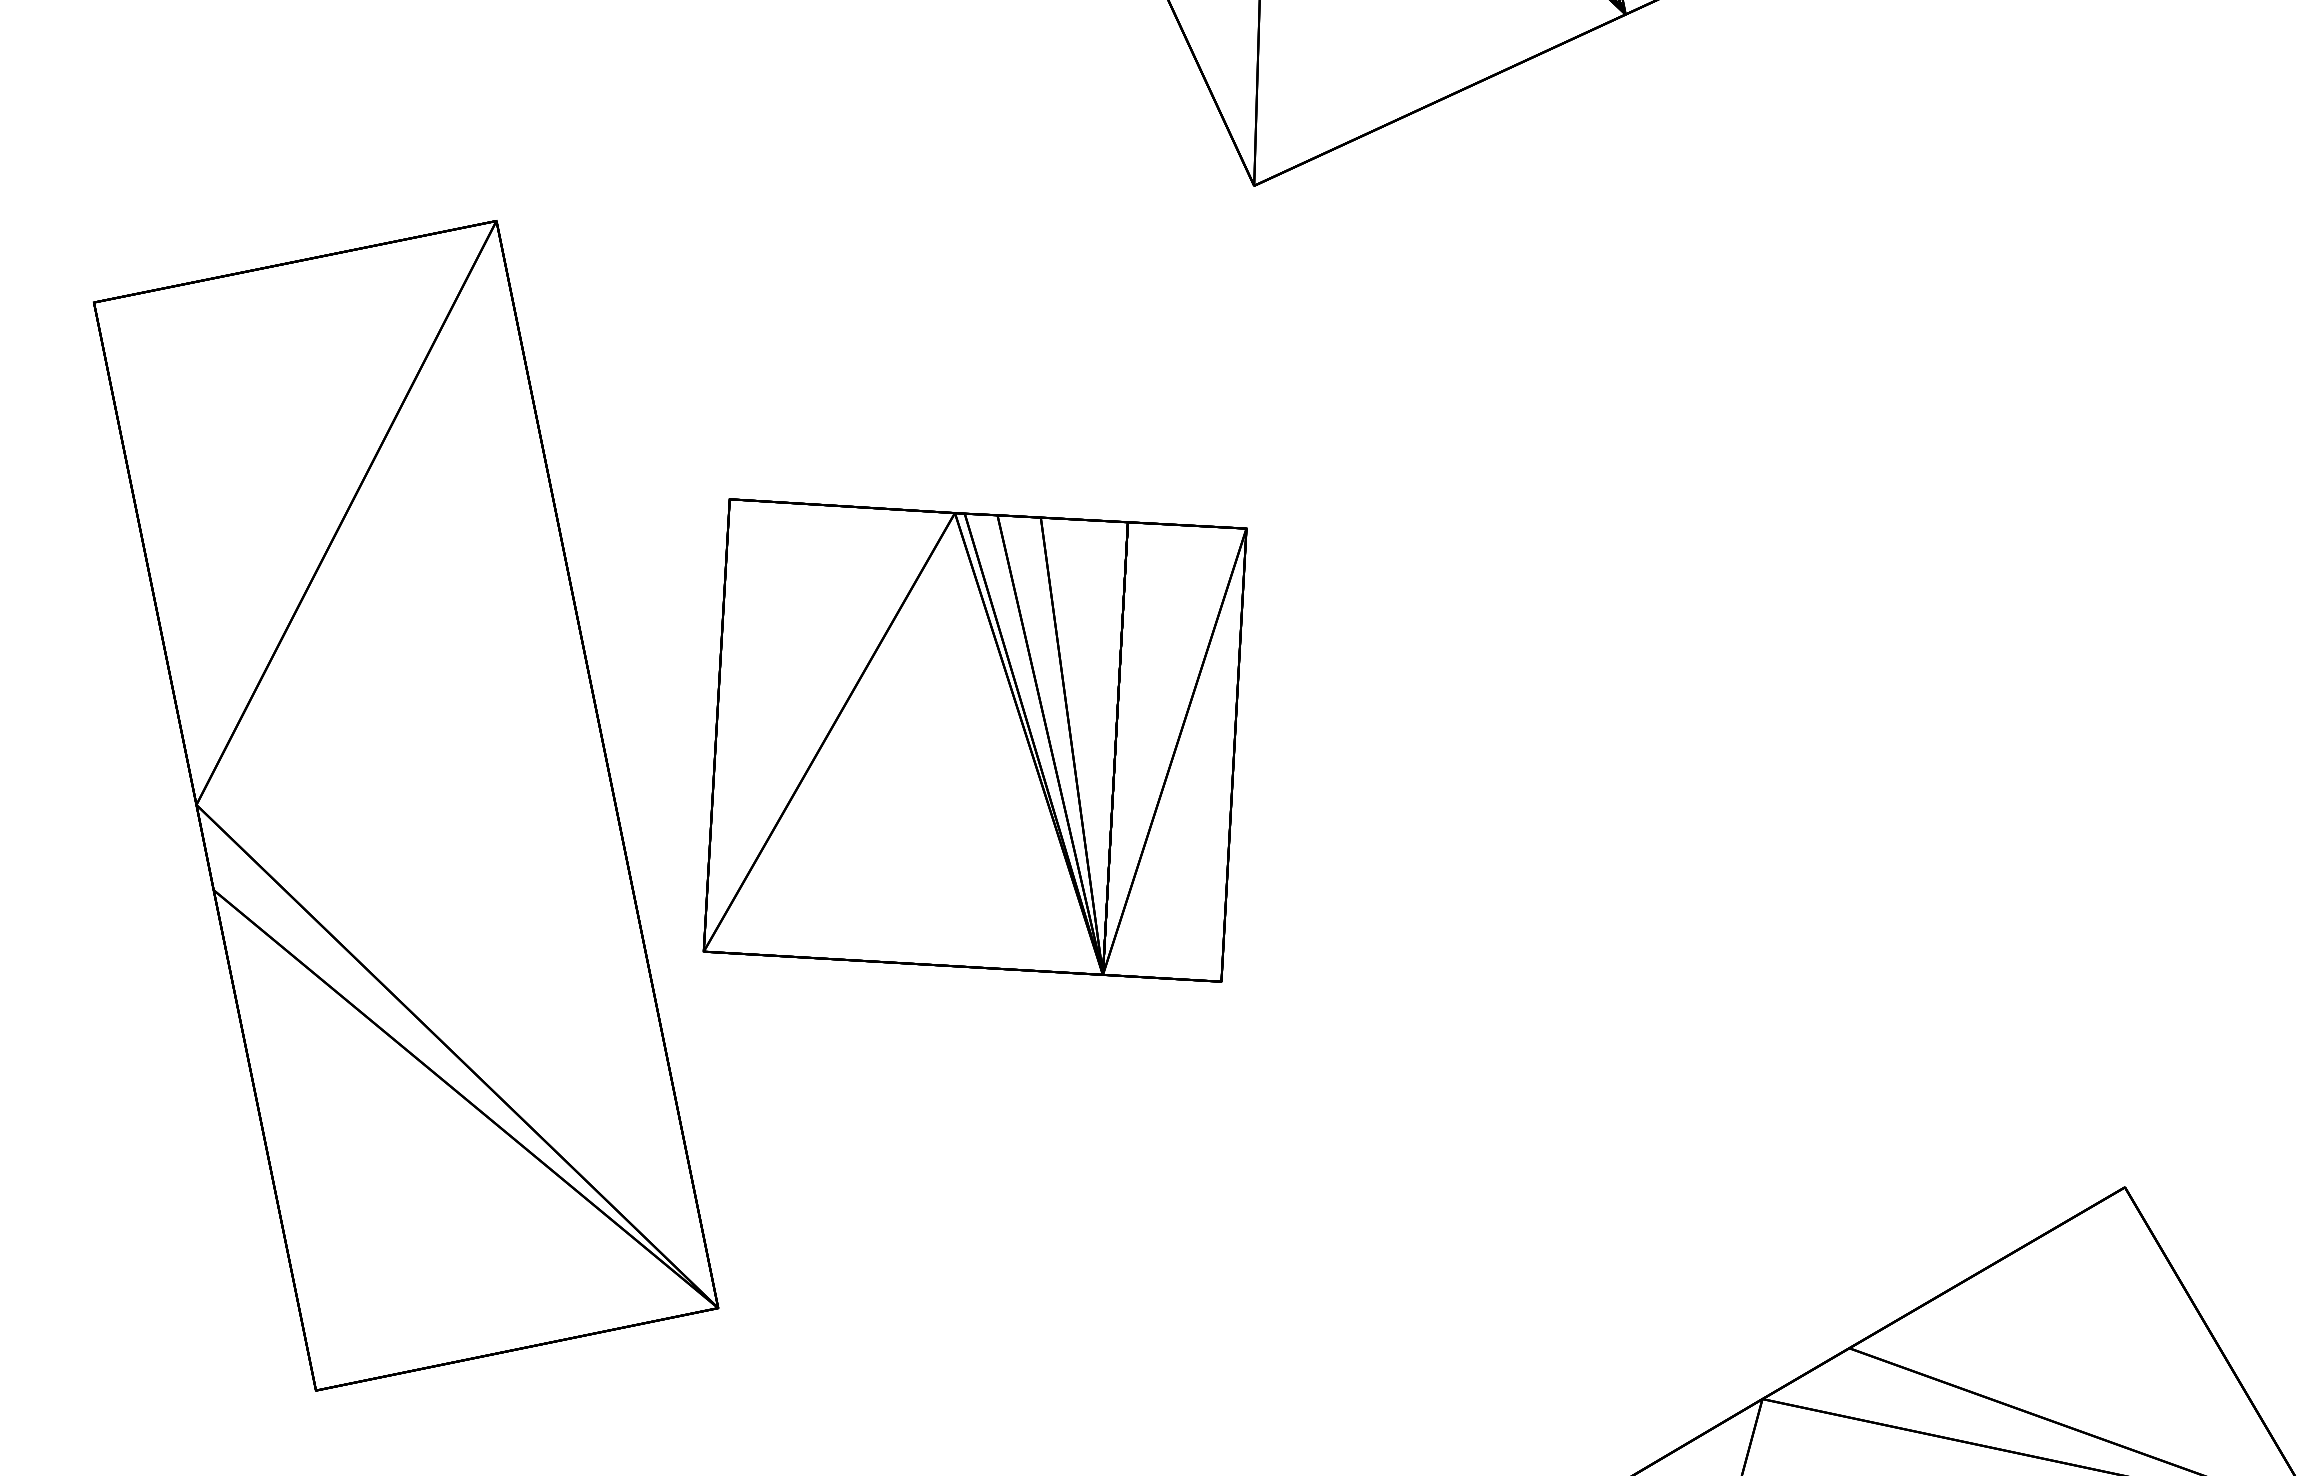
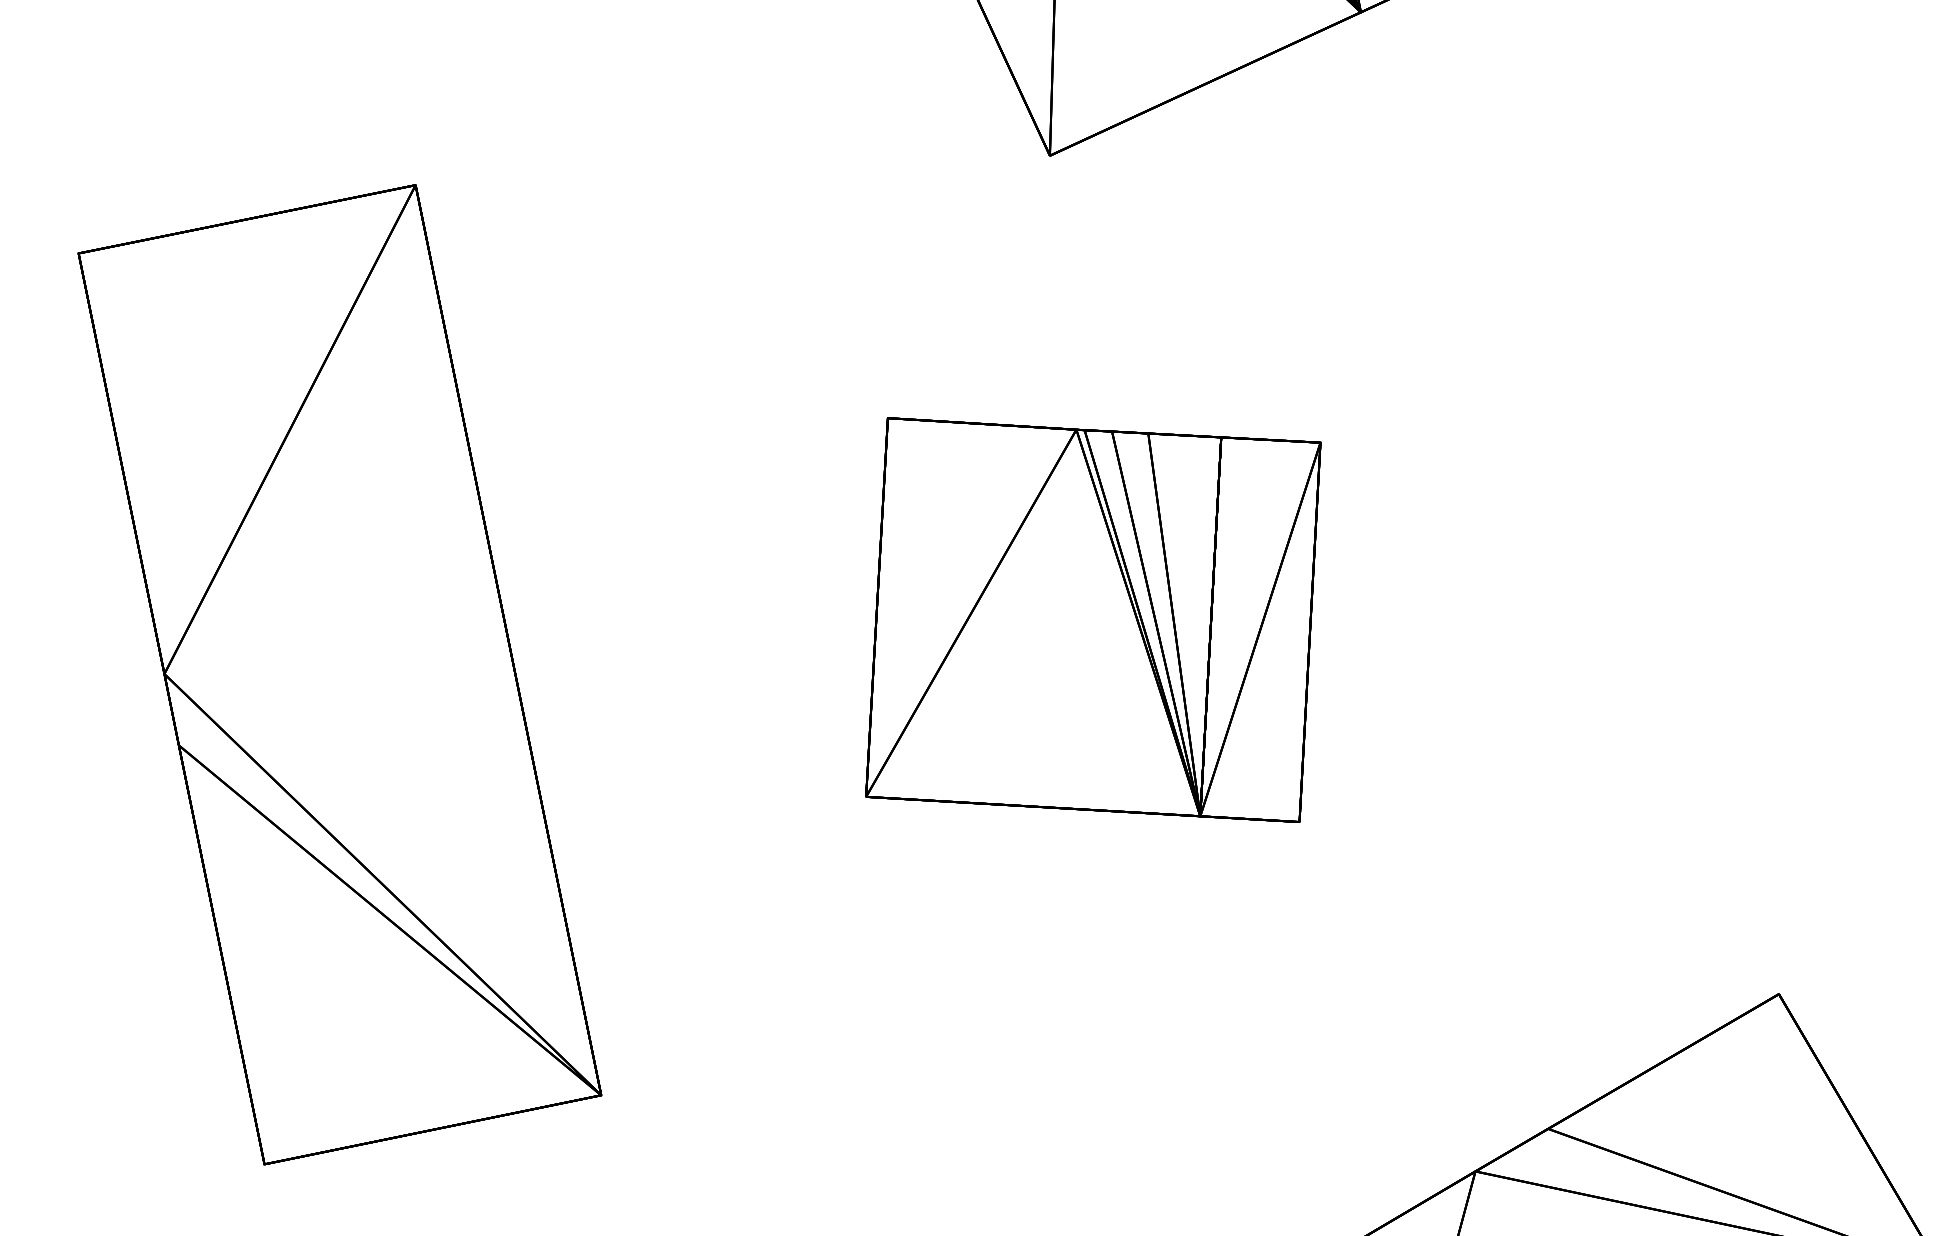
part: (975, 739) -> (1093, 619), moved

